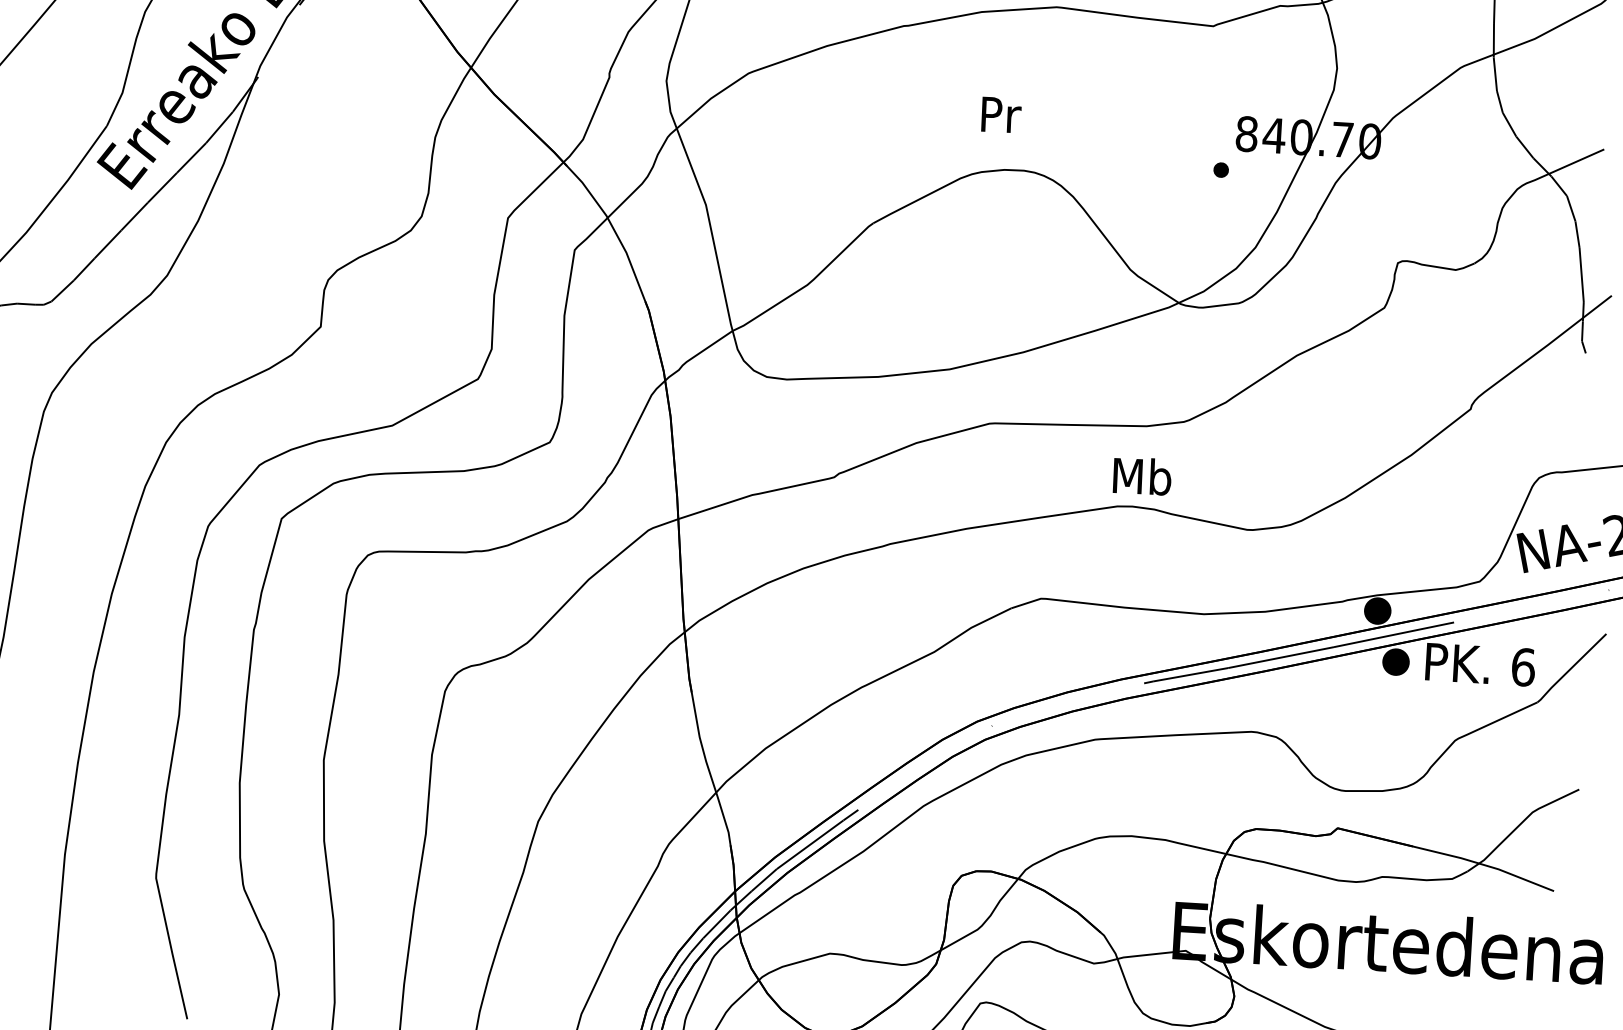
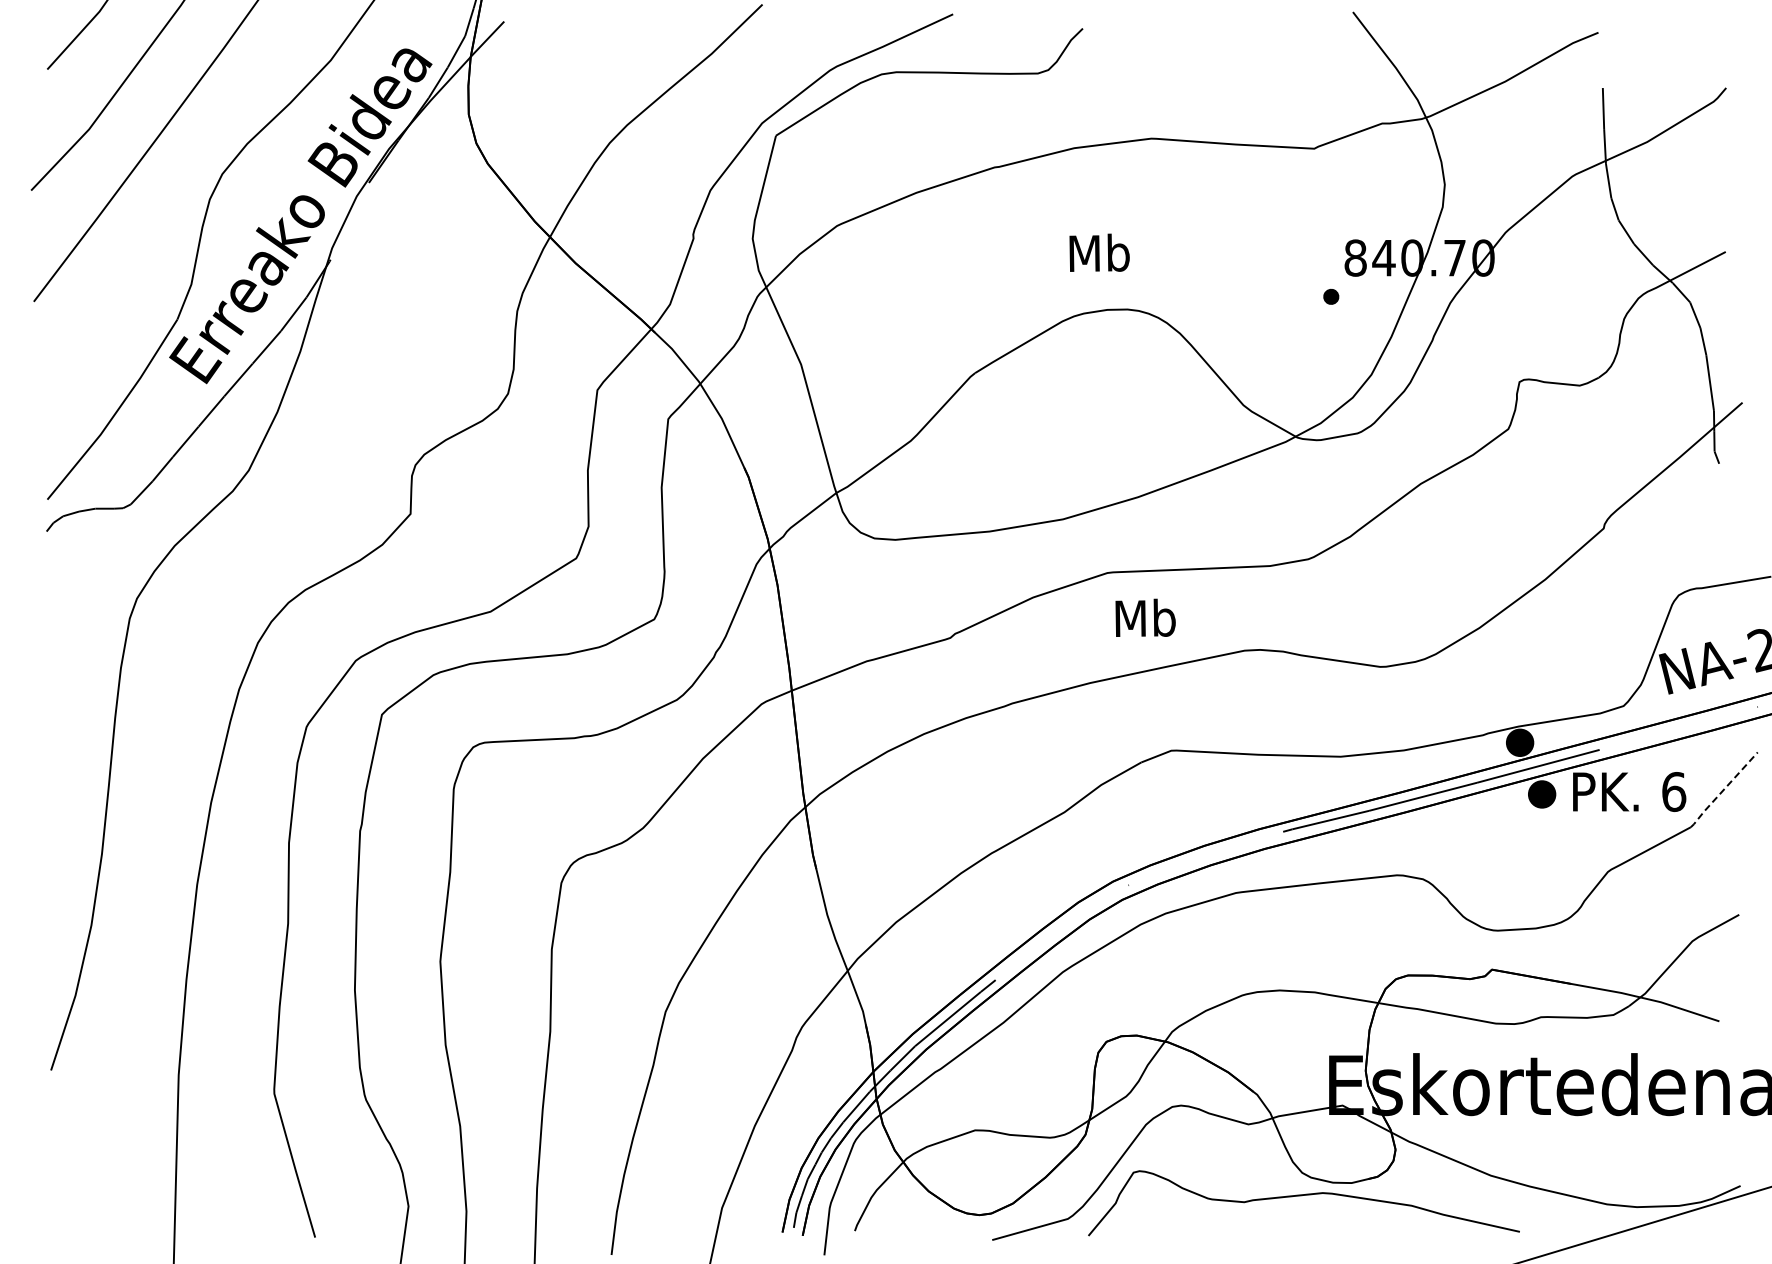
text: (1000, 114) -> (1099, 252), Pr -> Mb
text: (1142, 475) -> (1145, 617), moved
line: (1570, 668) -> (1722, 790), solid -> dashed

